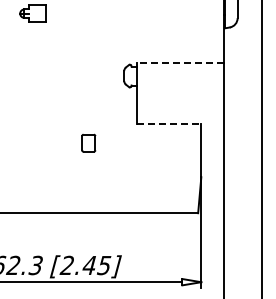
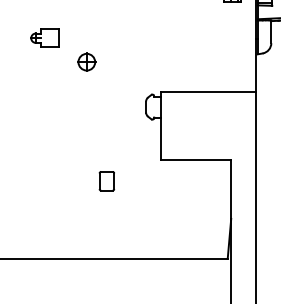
part: (70, 34) -> (86, 61), added
line: (180, 62) -> (208, 92), dashed -> solid
line: (169, 124) -> (196, 160), dashed -> solid

